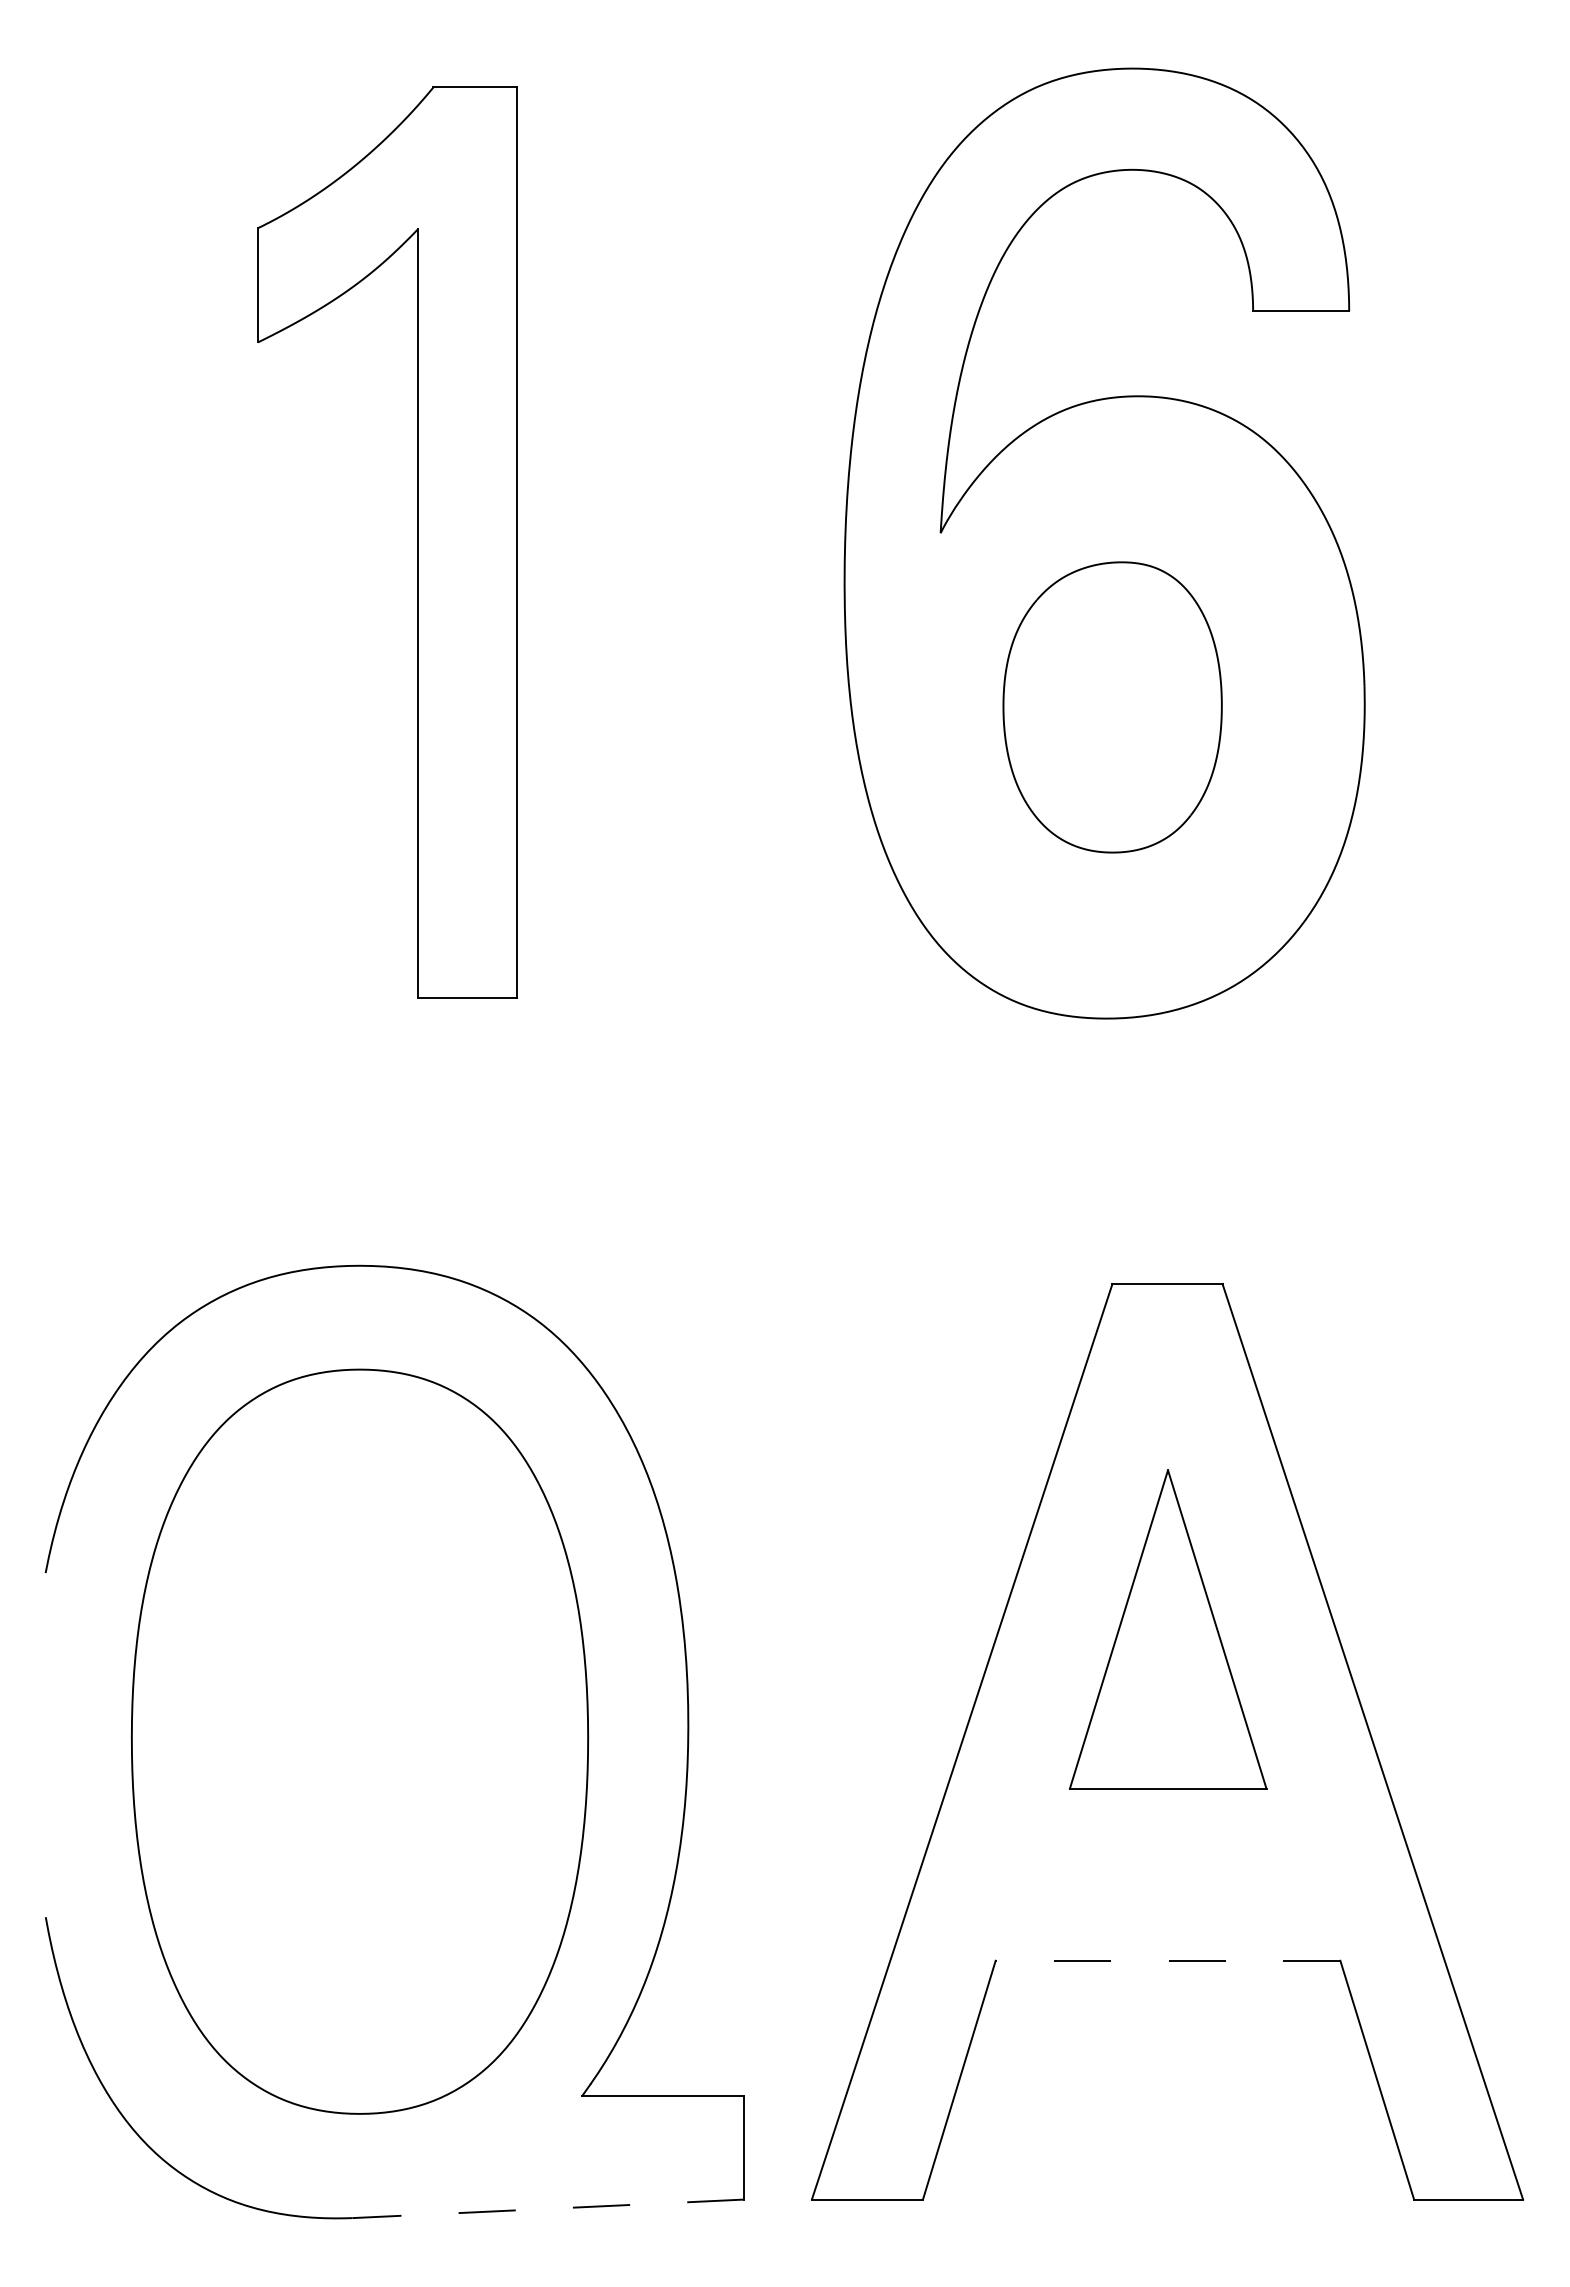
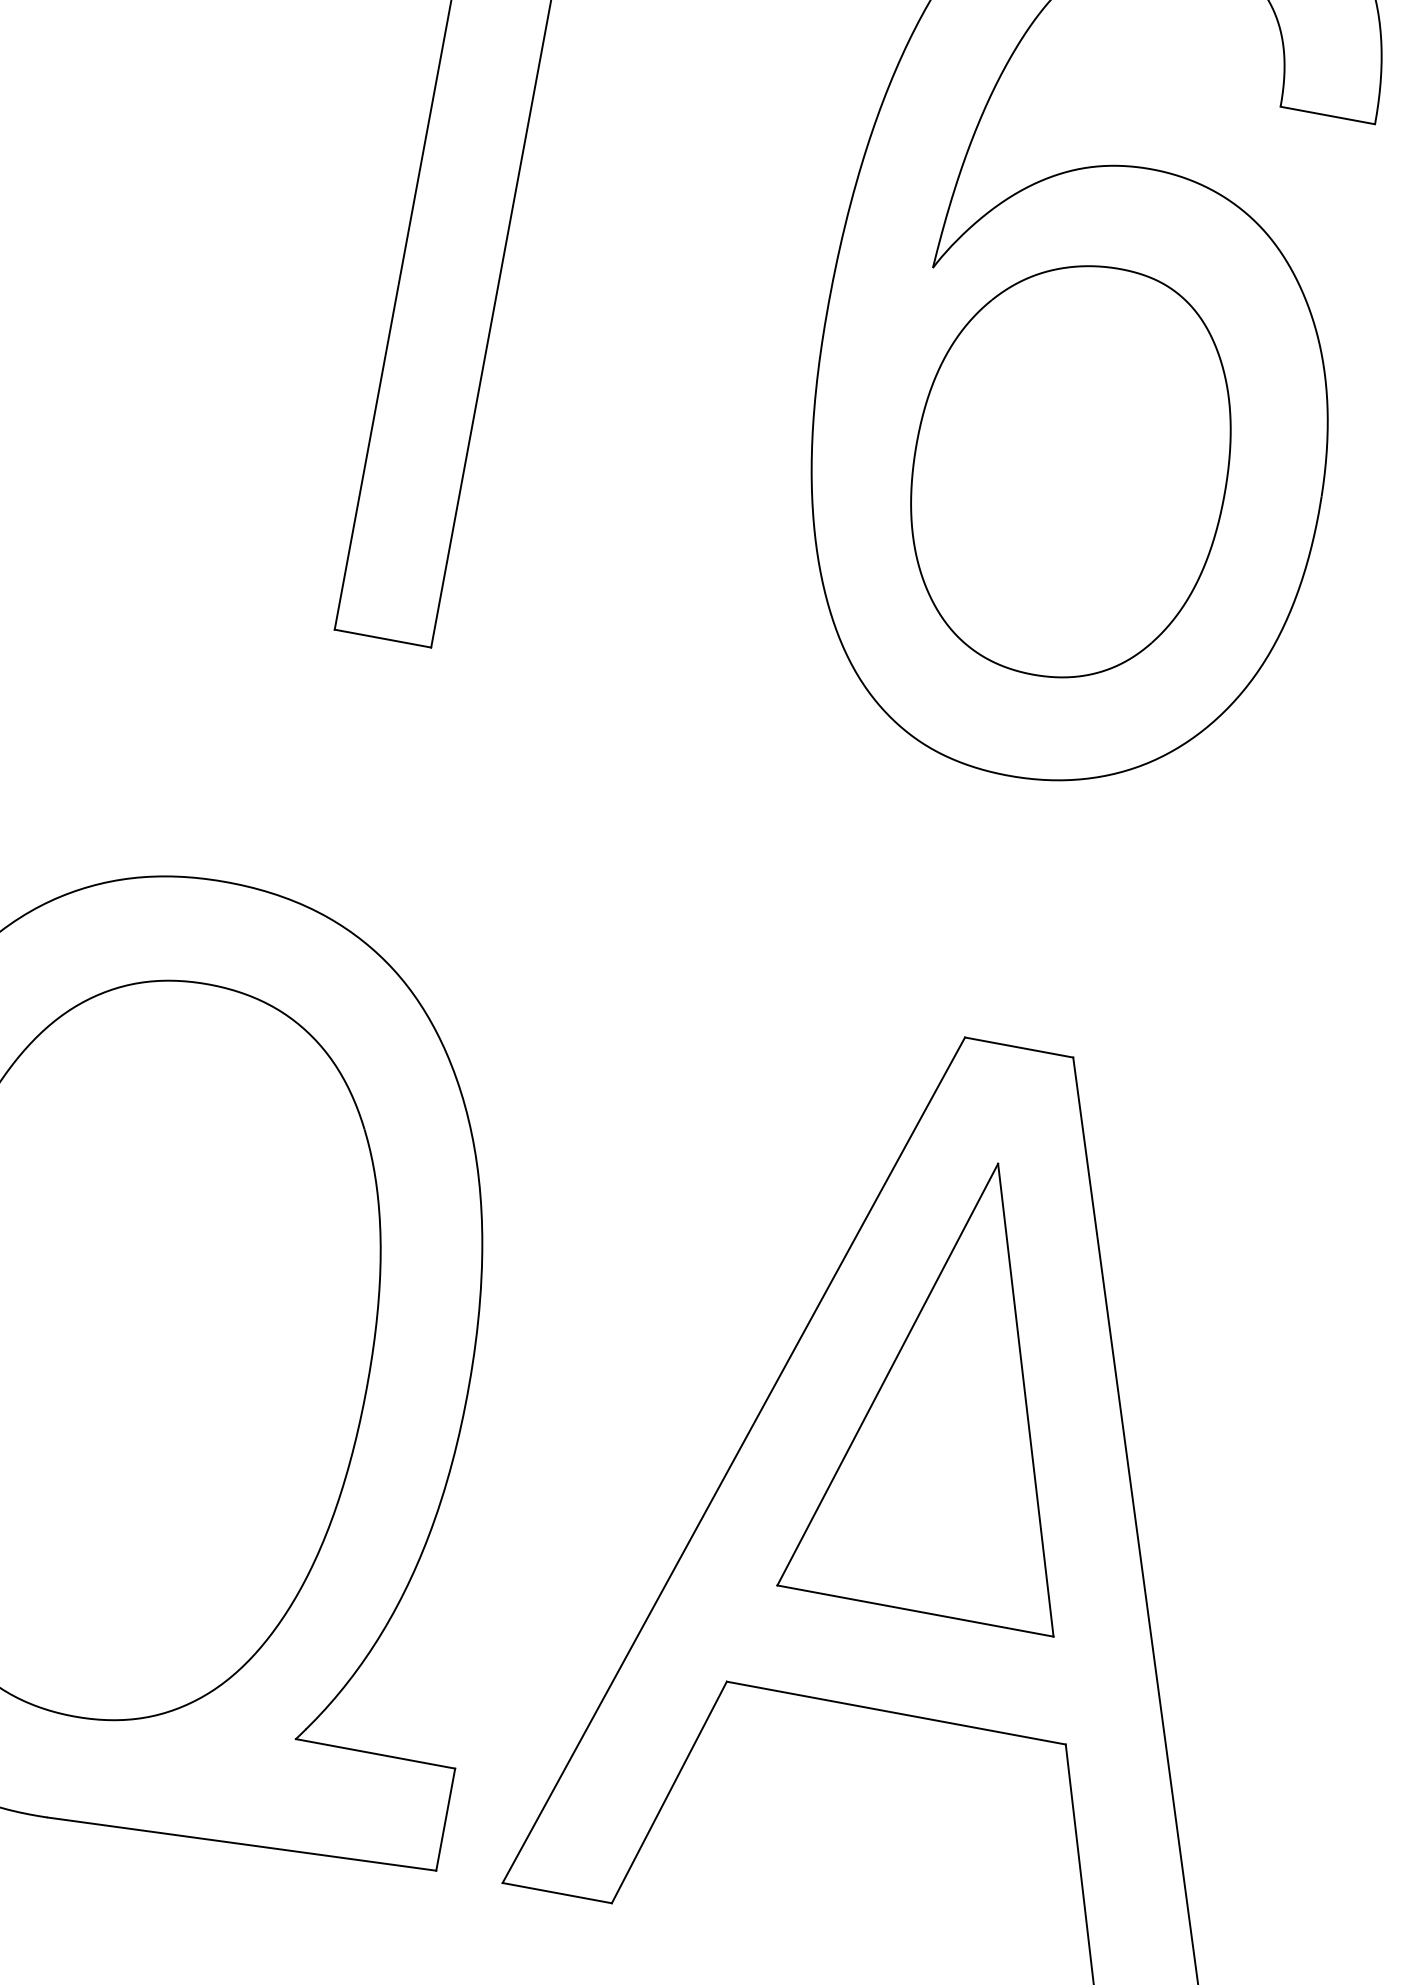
part: (1112, 707) -> (1070, 470), size x1.43
part: (1167, 1629) -> (956, 1387), size x1.43
line: (1167, 1960) -> (895, 1712), dashed -> solid
line: (548, 2208) -> (242, 1843), dashed -> solid

